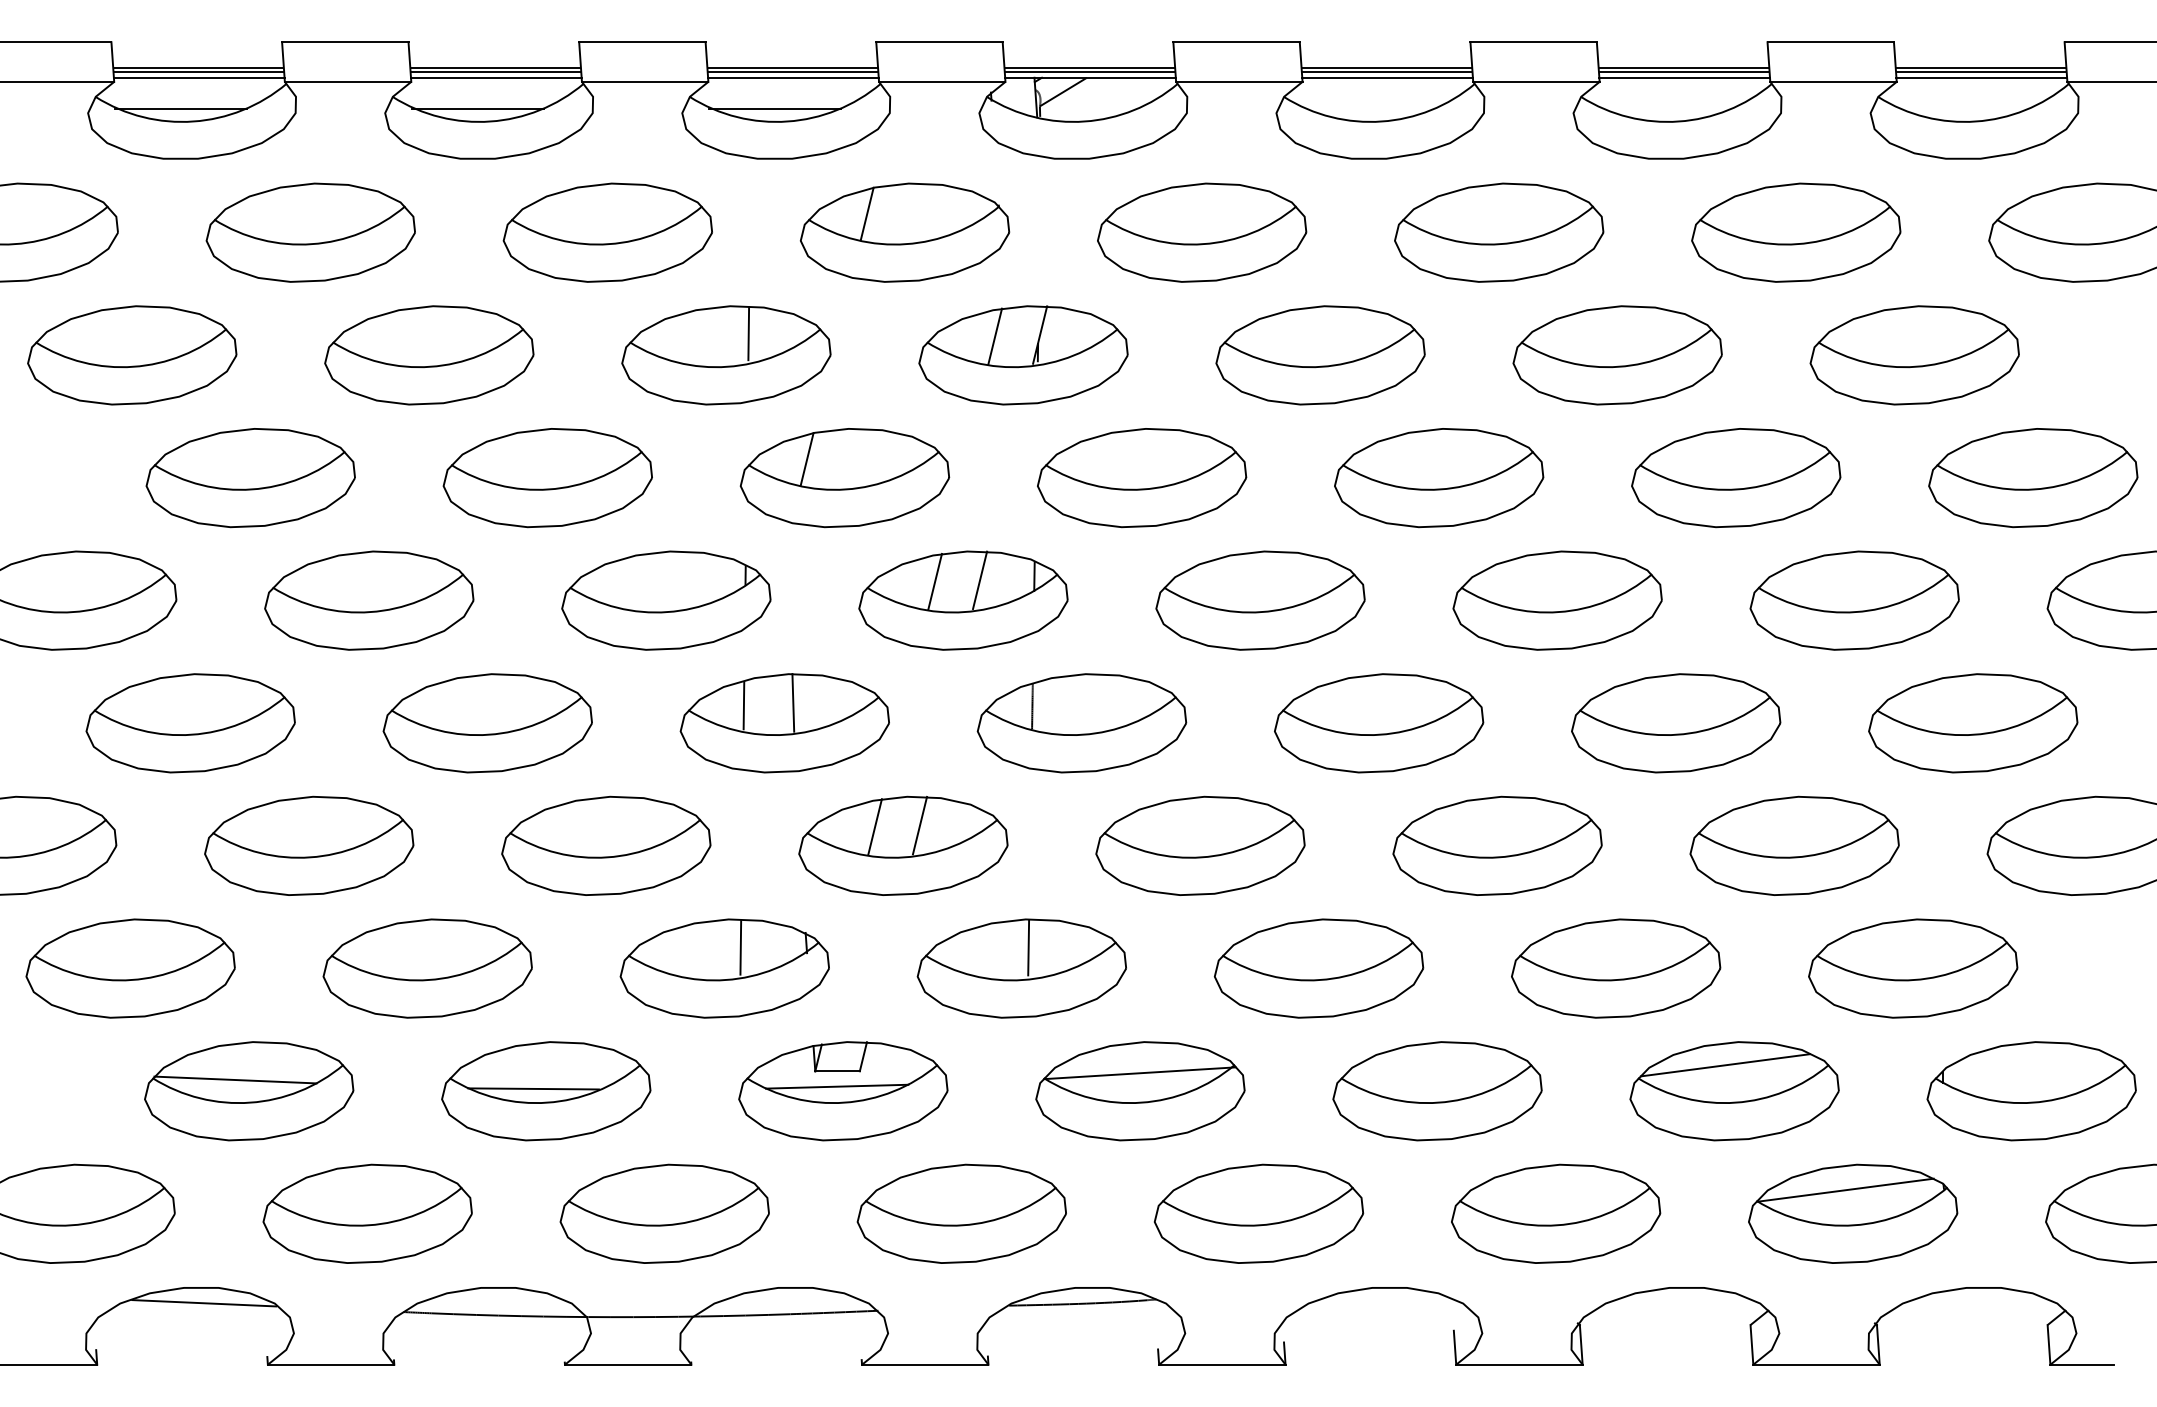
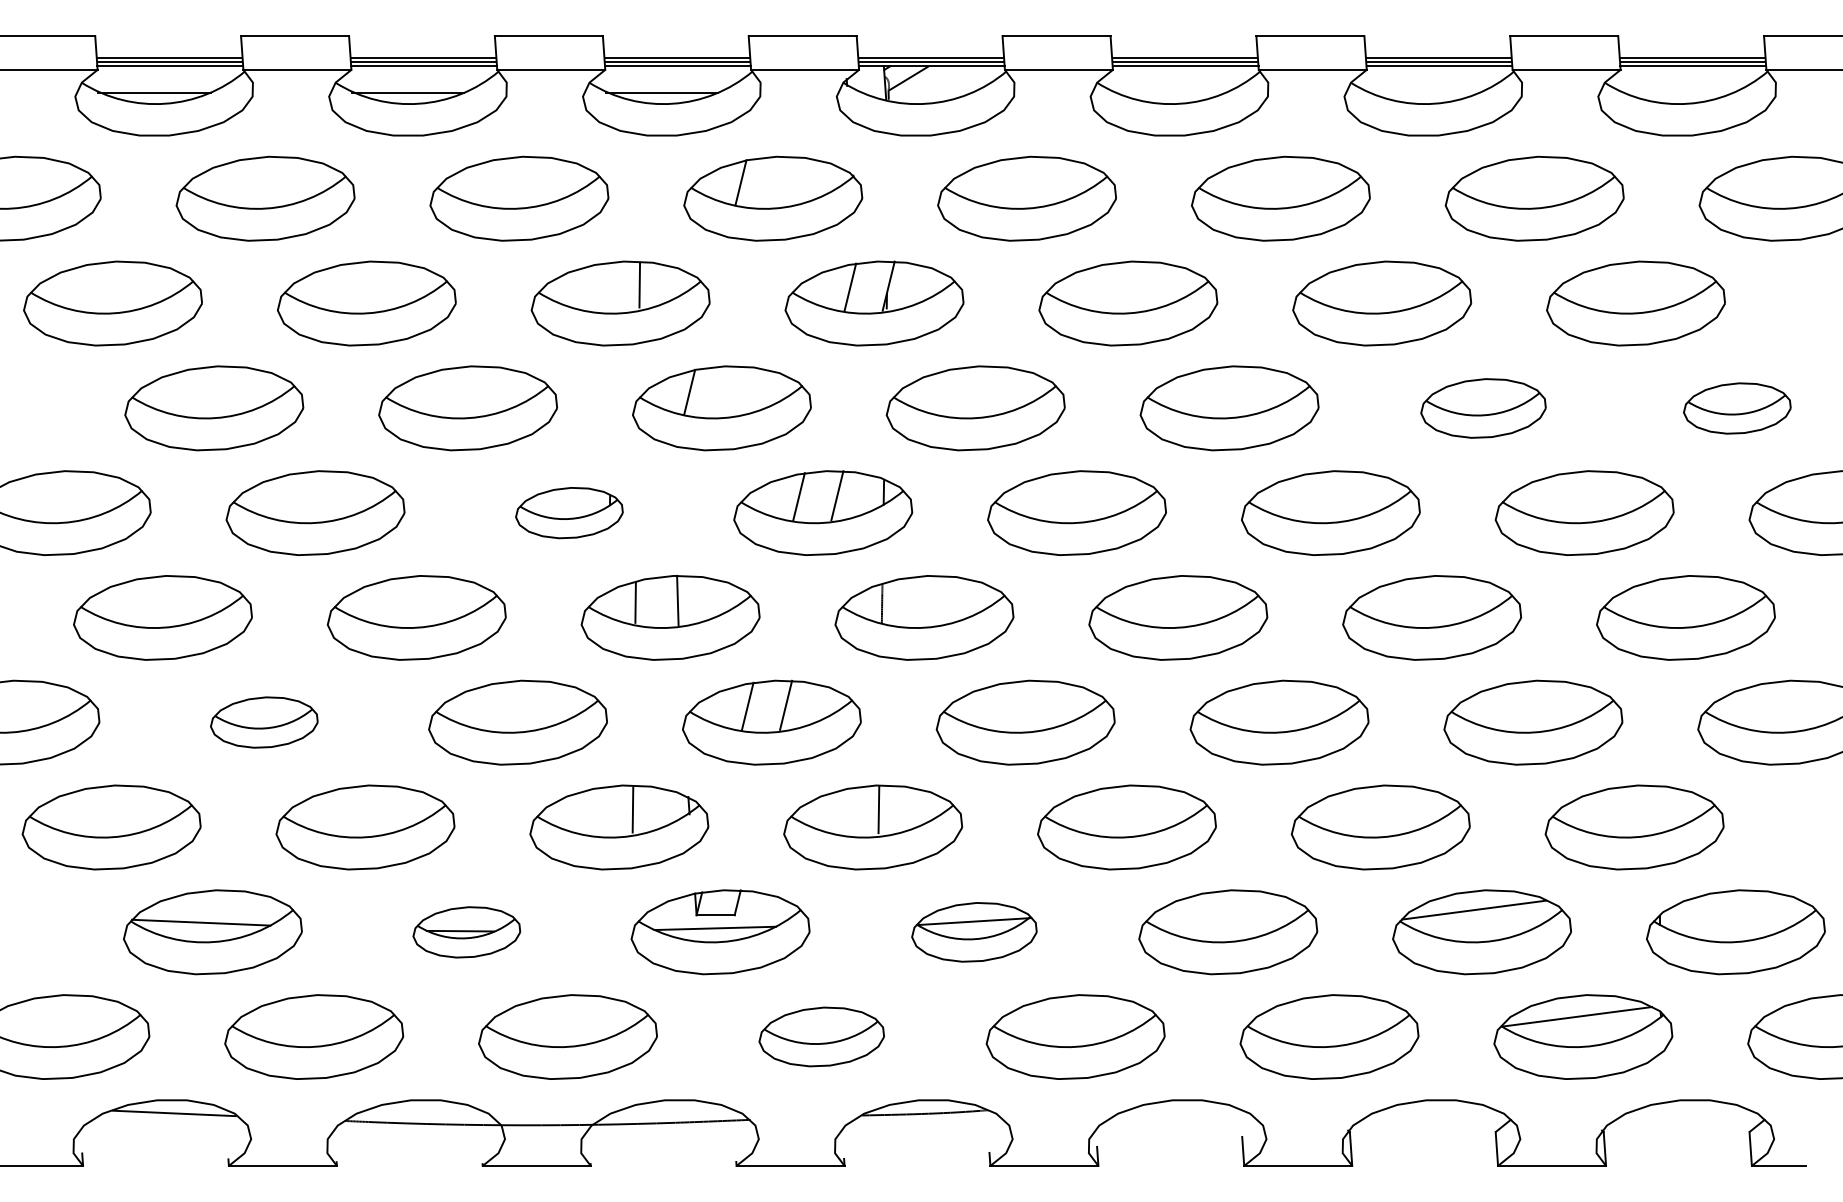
part: (1736, 478) -> (1483, 408), size x0.7
part: (2033, 478) -> (1737, 408), size x0.6
part: (666, 600) -> (569, 512), size x0.6
part: (309, 845) -> (264, 722), size x0.6
part: (546, 1091) -> (466, 932), size x0.6
part: (1140, 1091) -> (974, 932), size x0.7
part: (961, 1213) -> (821, 1036), size x0.7

